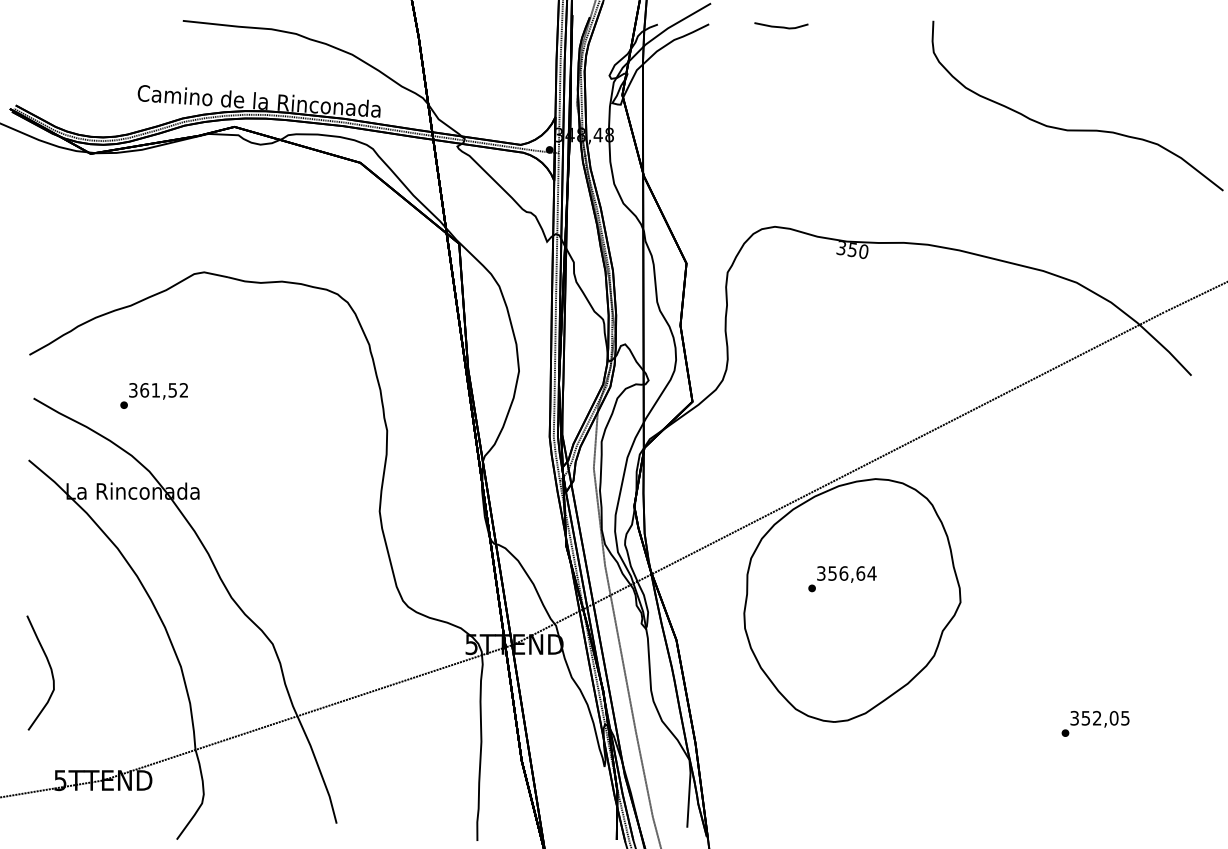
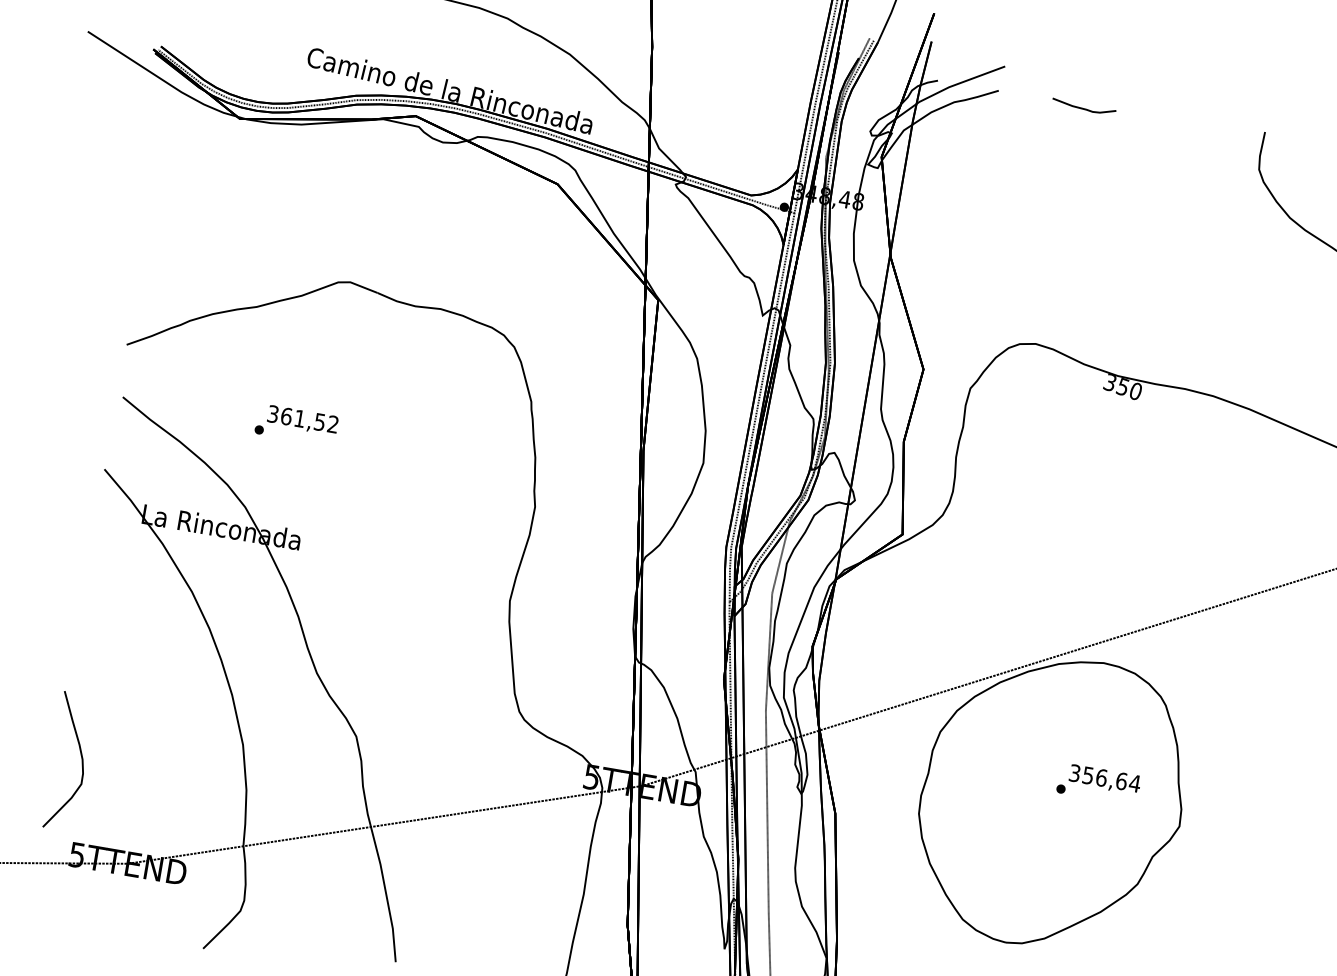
text: (153, 395) -> (296, 424), moved
text: (842, 579) -> (1098, 784), moved
curve: (50, 670) -> (81, 760), moved

